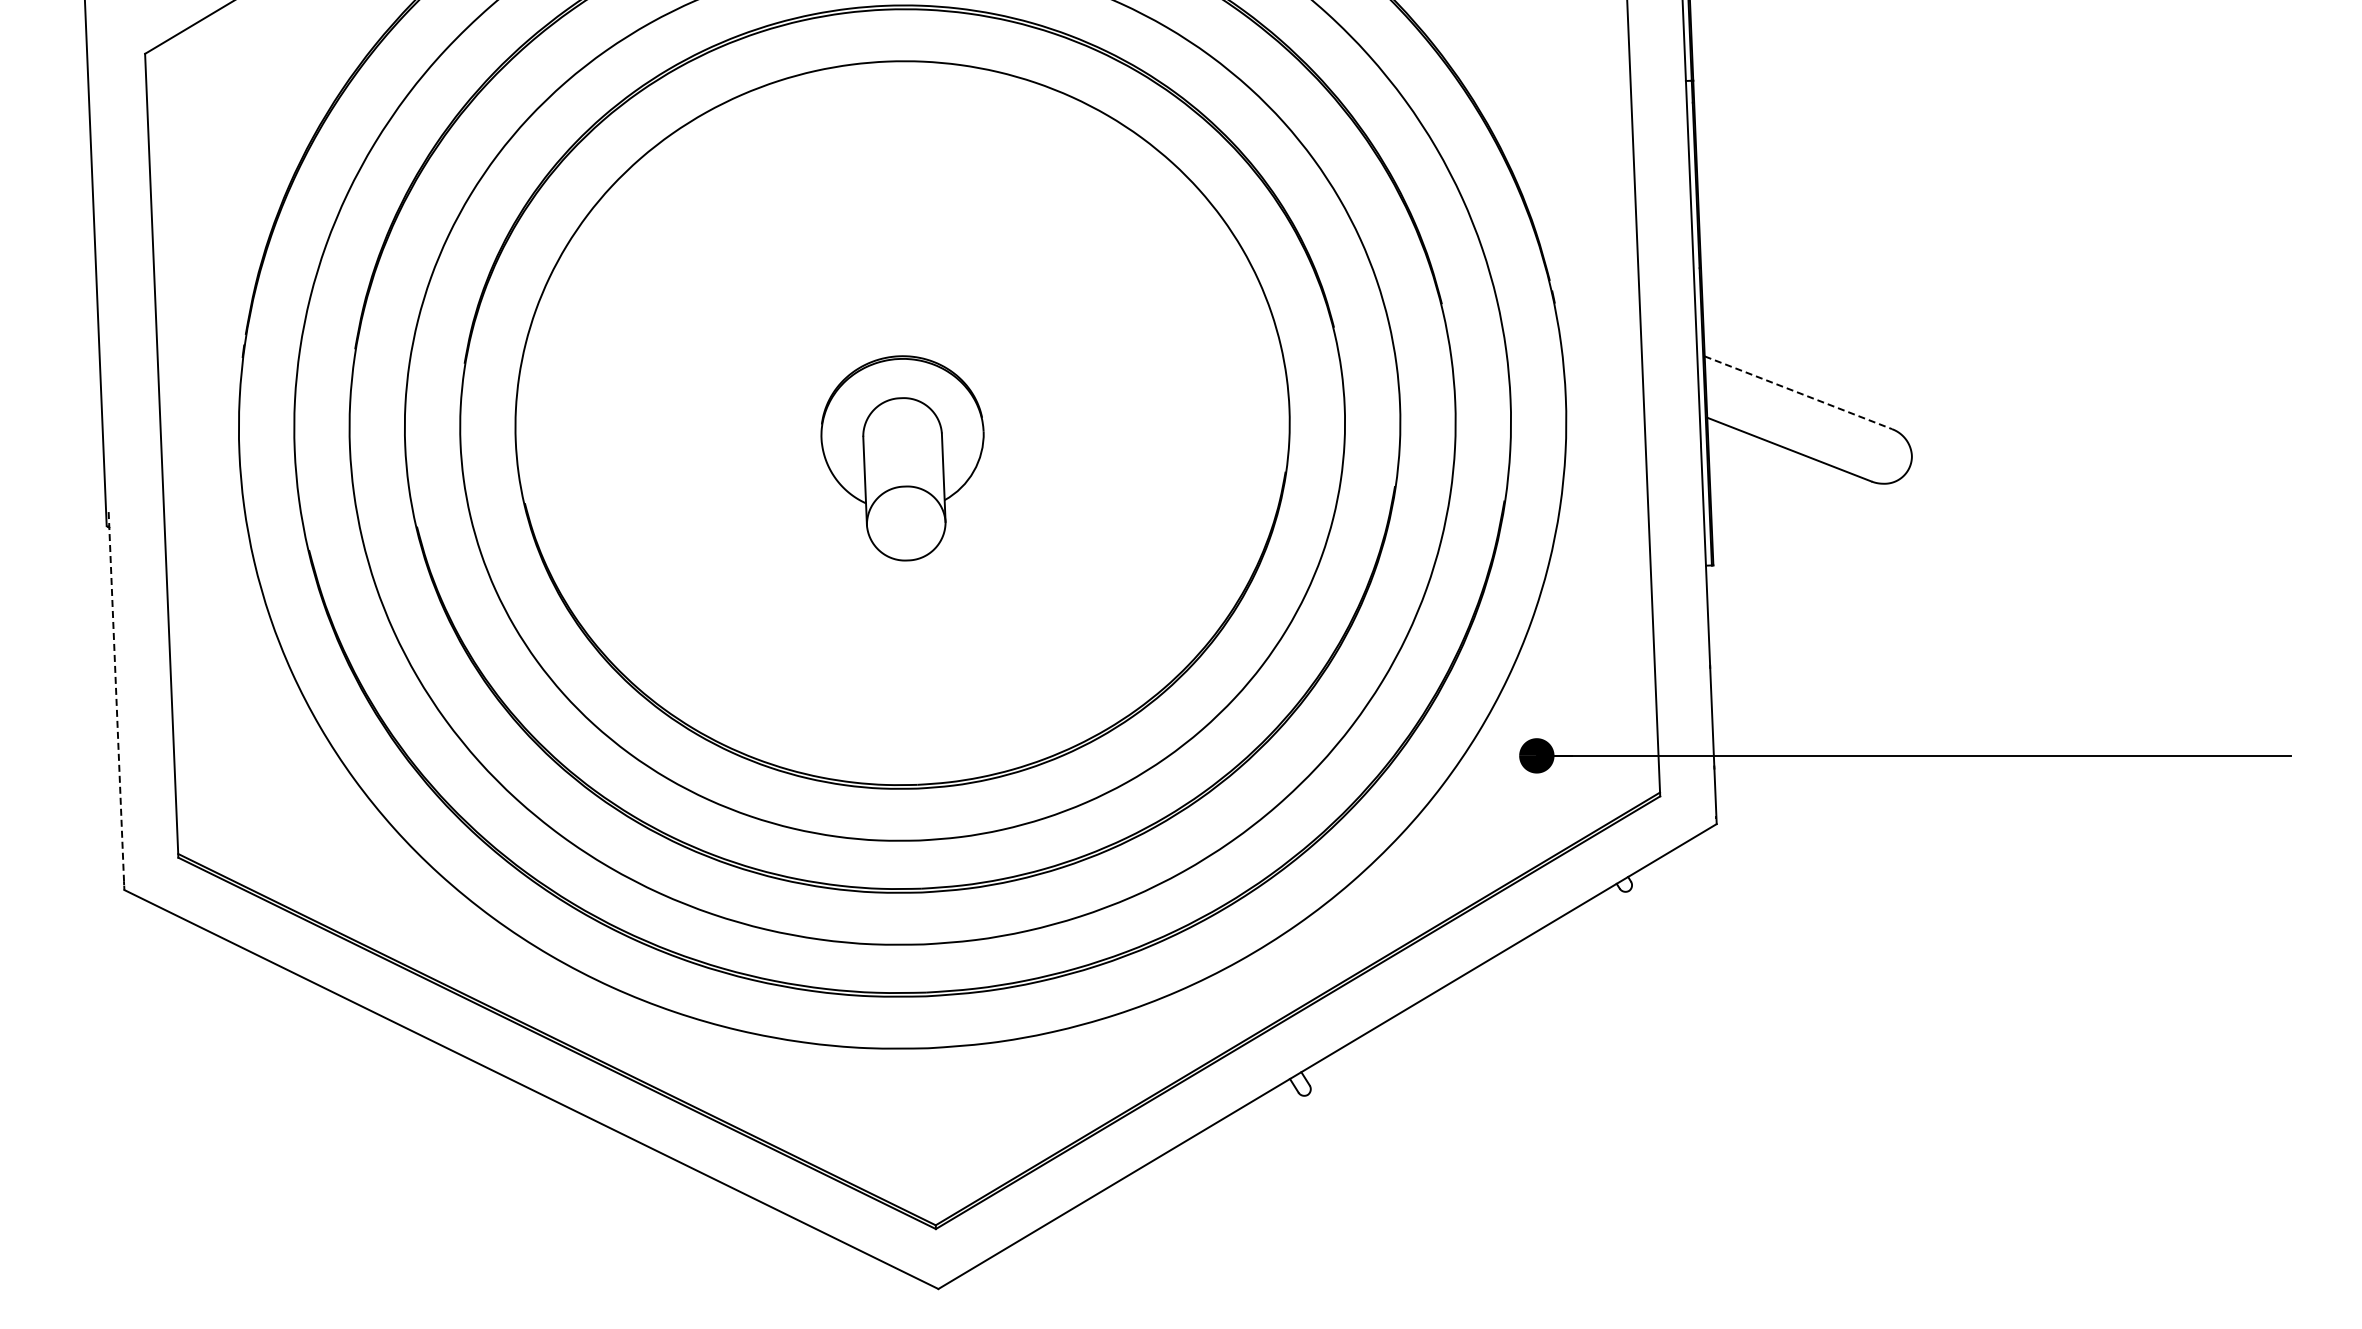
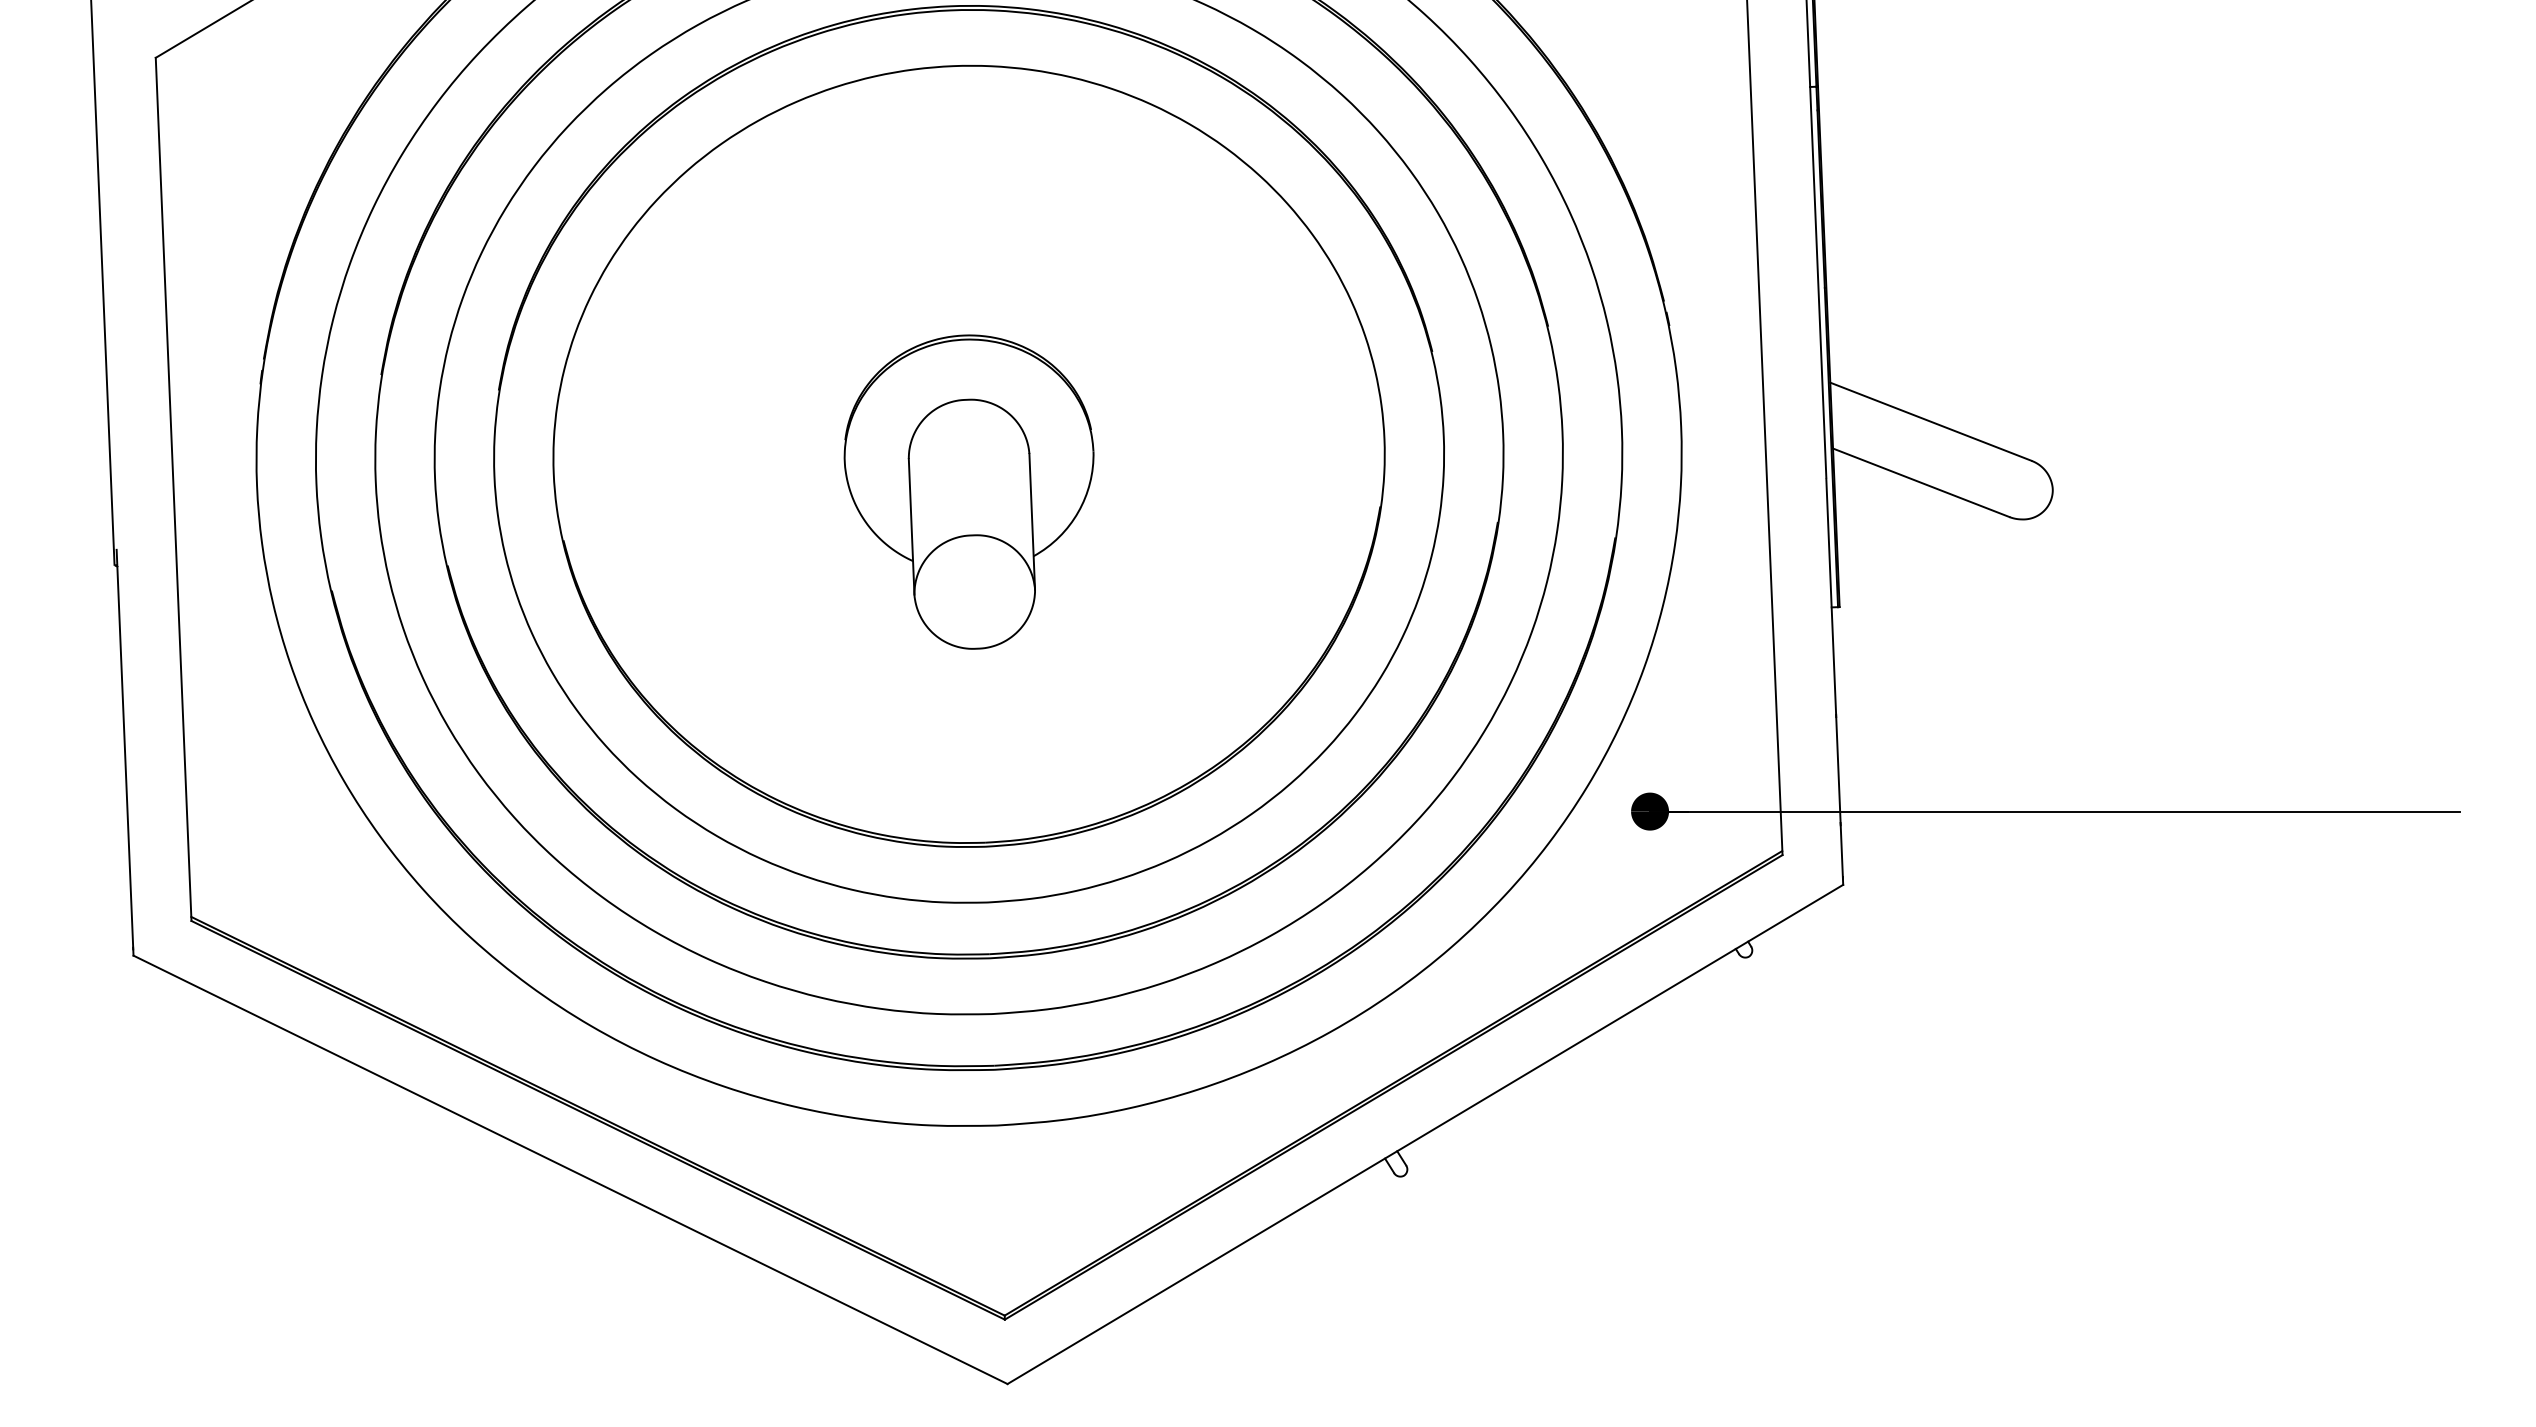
line: (1798, 392) -> (1931, 421), dashed -> solid
part: (902, 458) -> (968, 492), size x1.43
line: (116, 701) -> (125, 753), dashed -> solid

